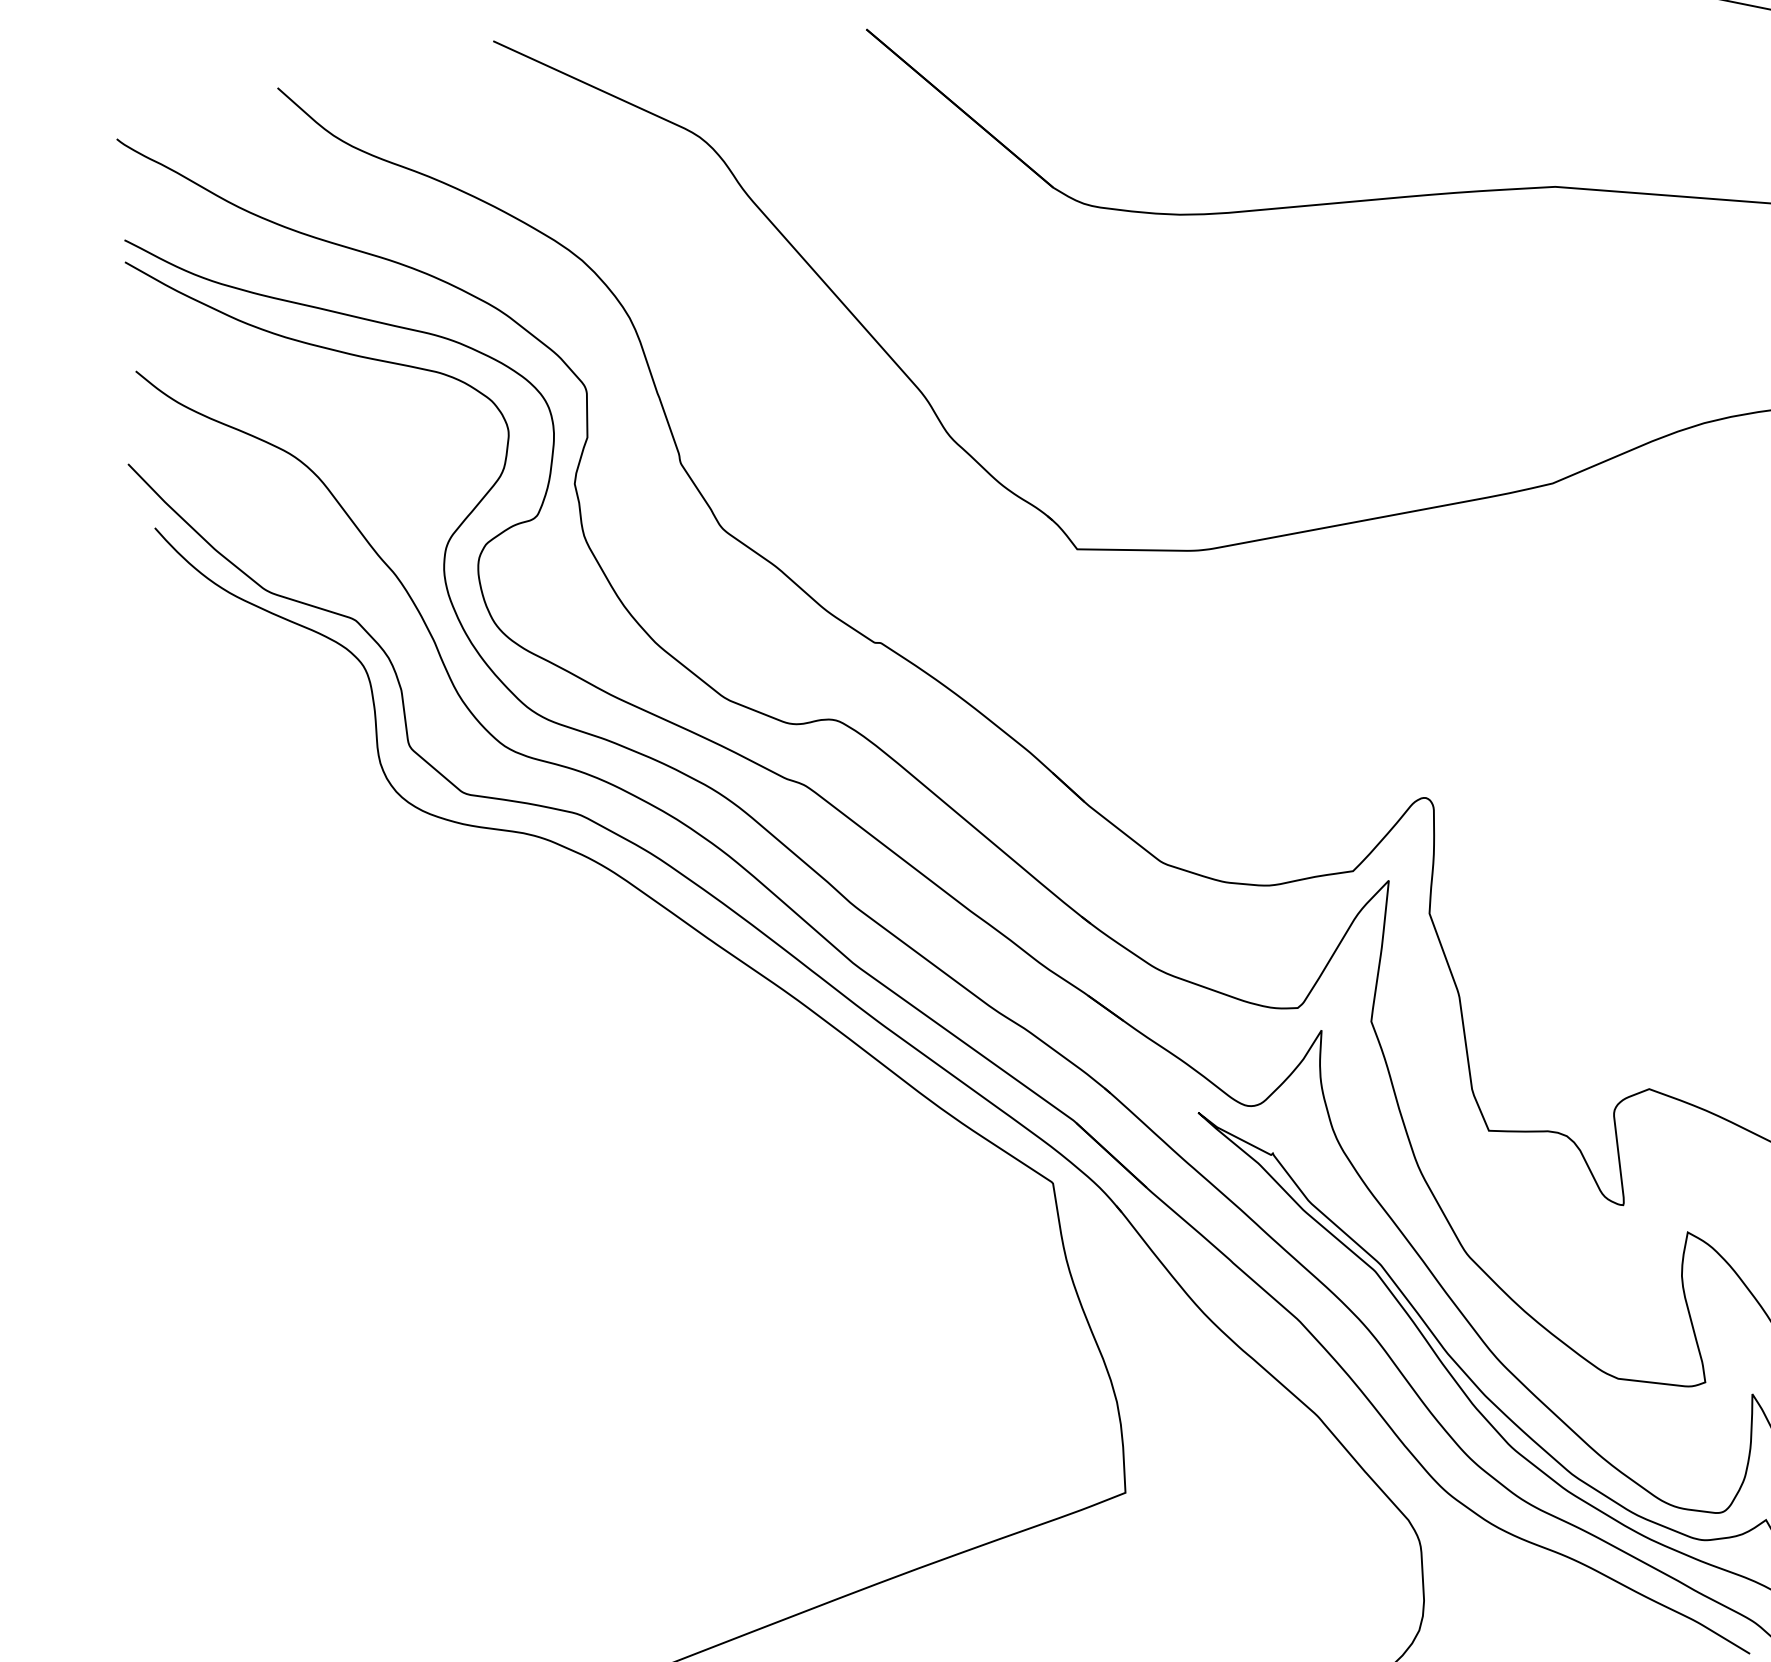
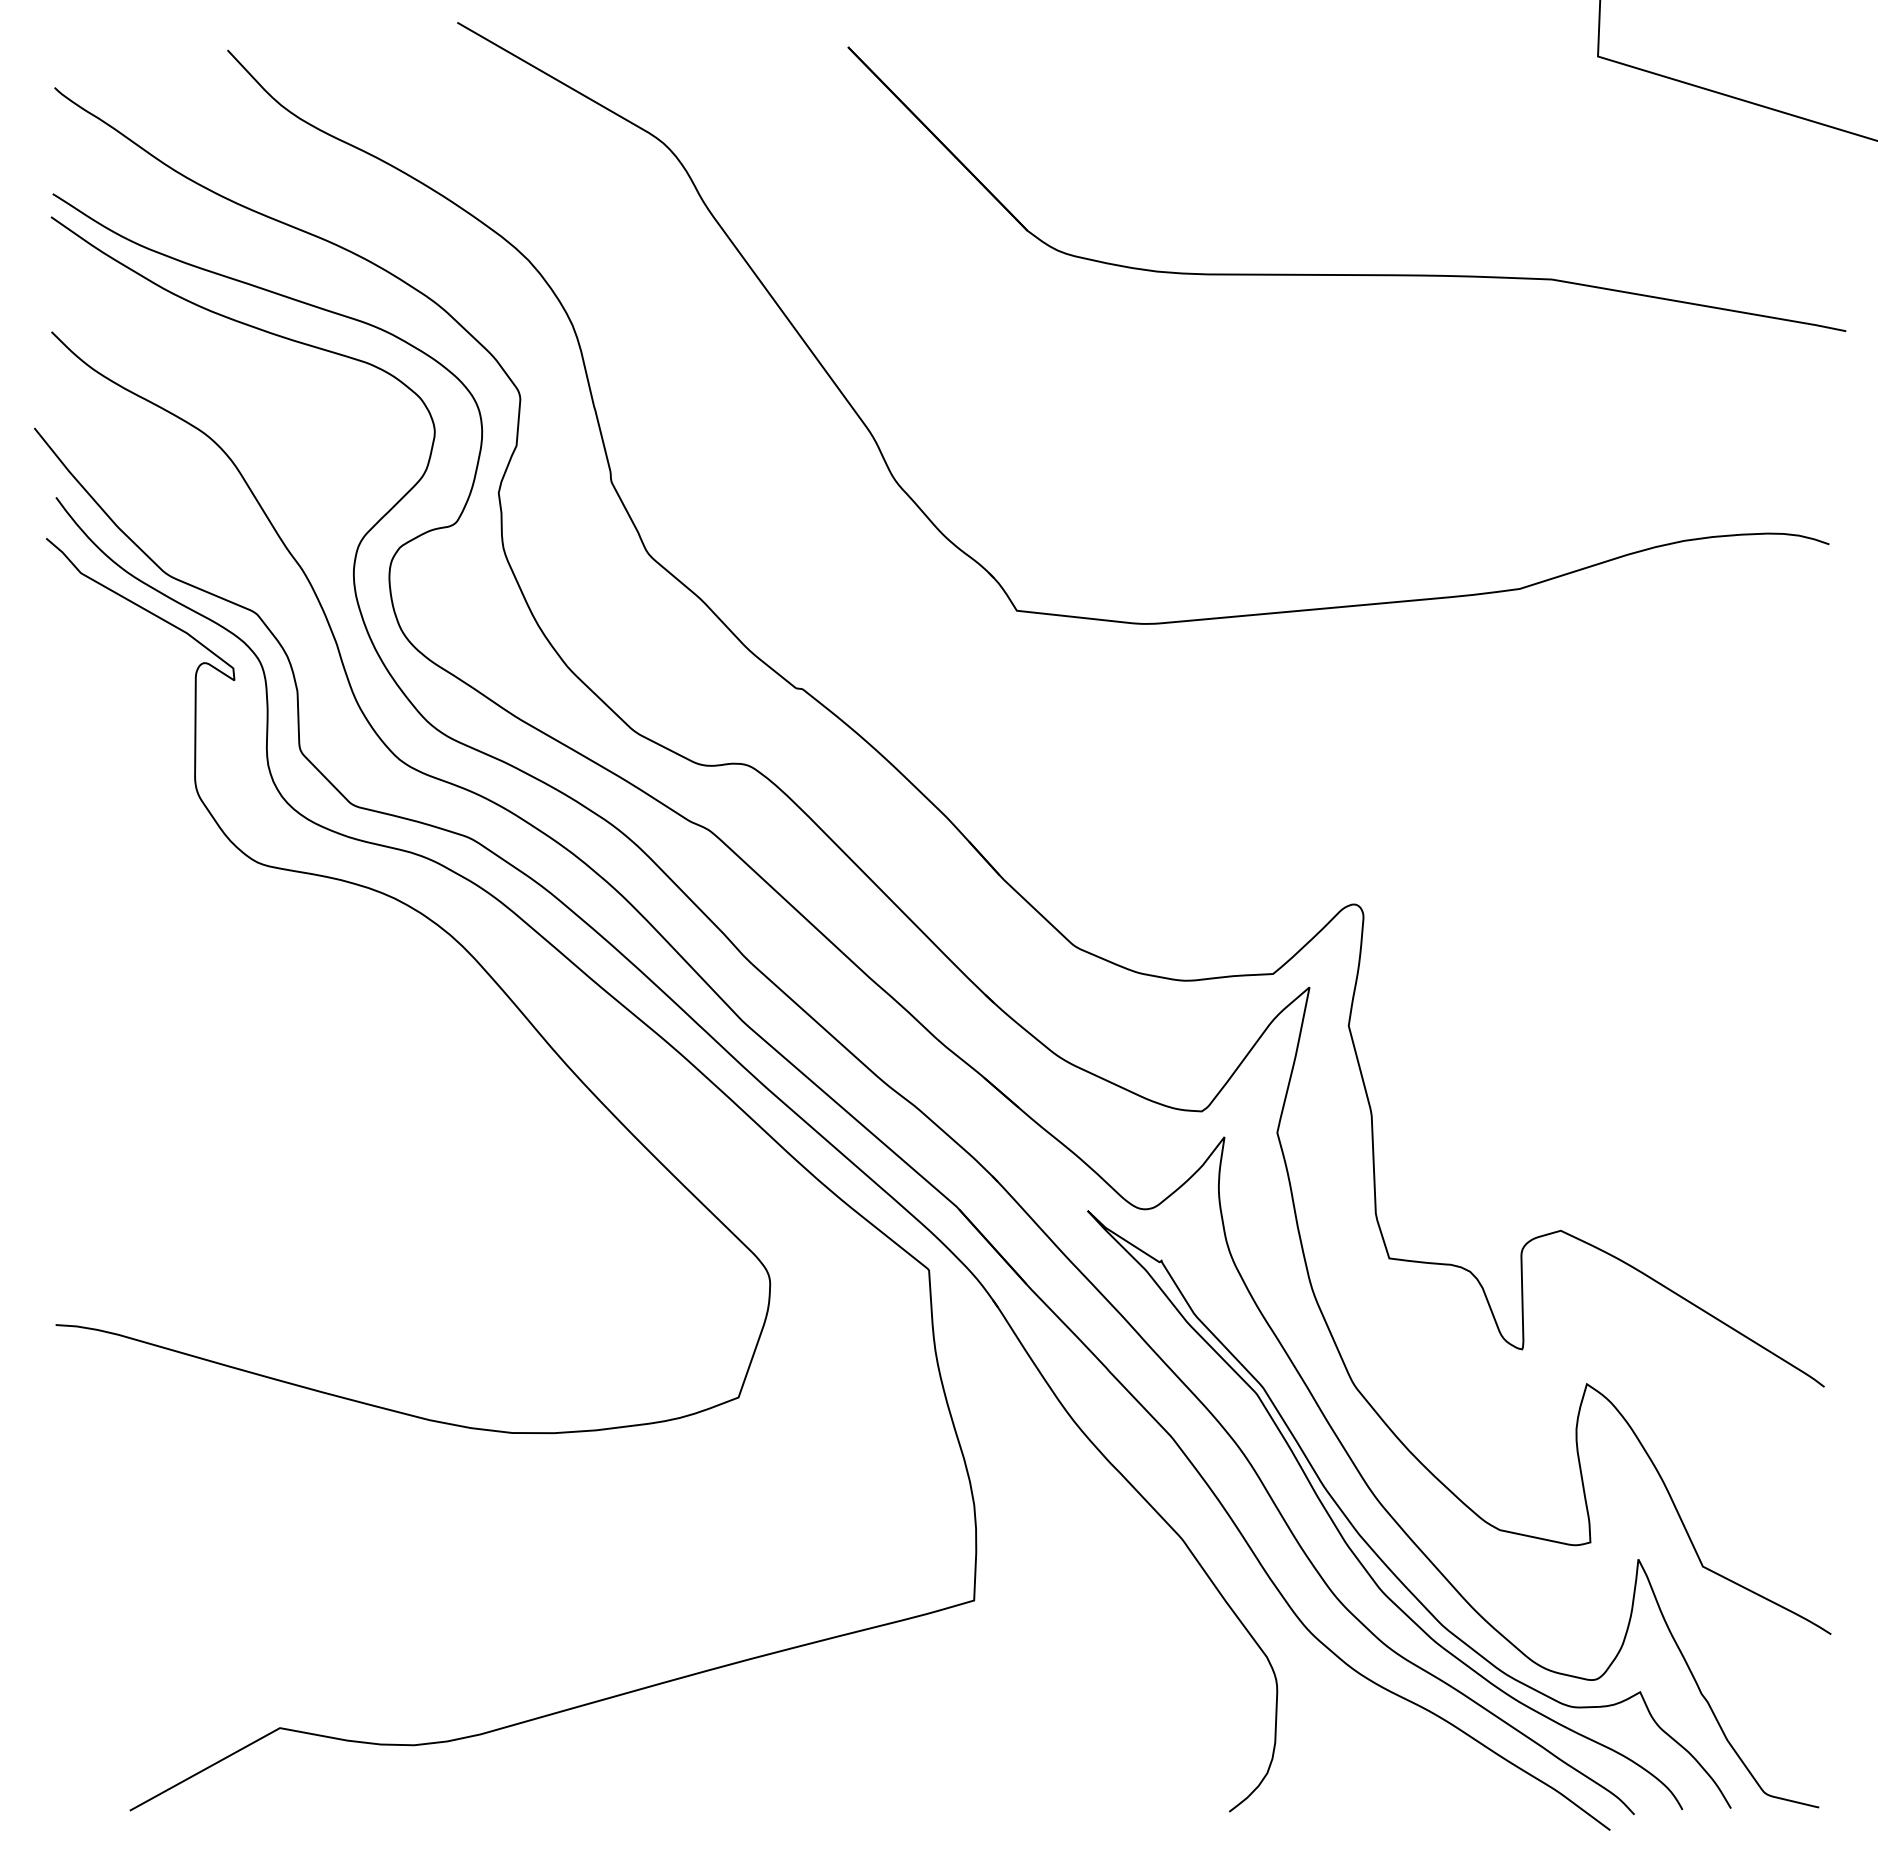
curve: (565, 907) -> (447, 934), added

